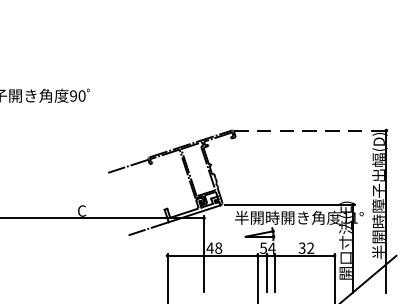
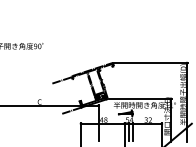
line: (313, 131) -> (151, 63), dashed -> solid

